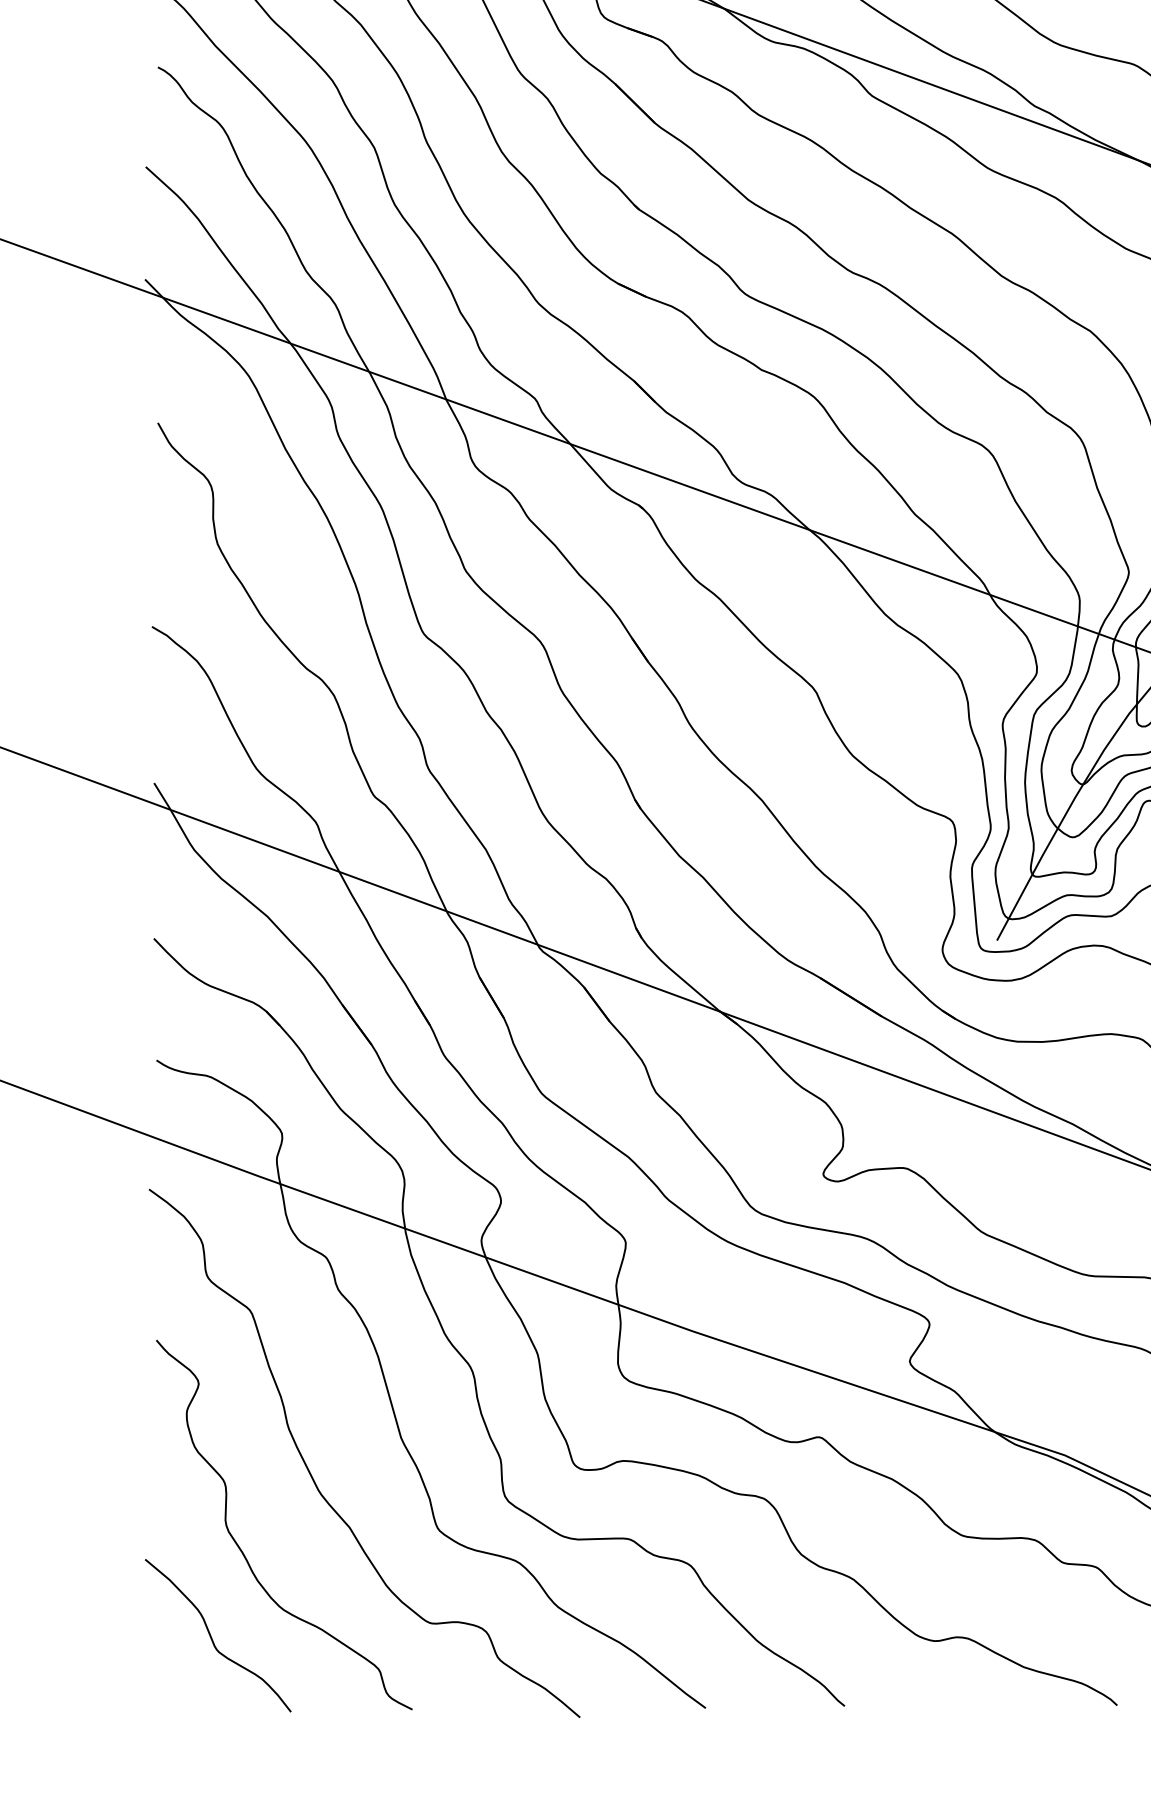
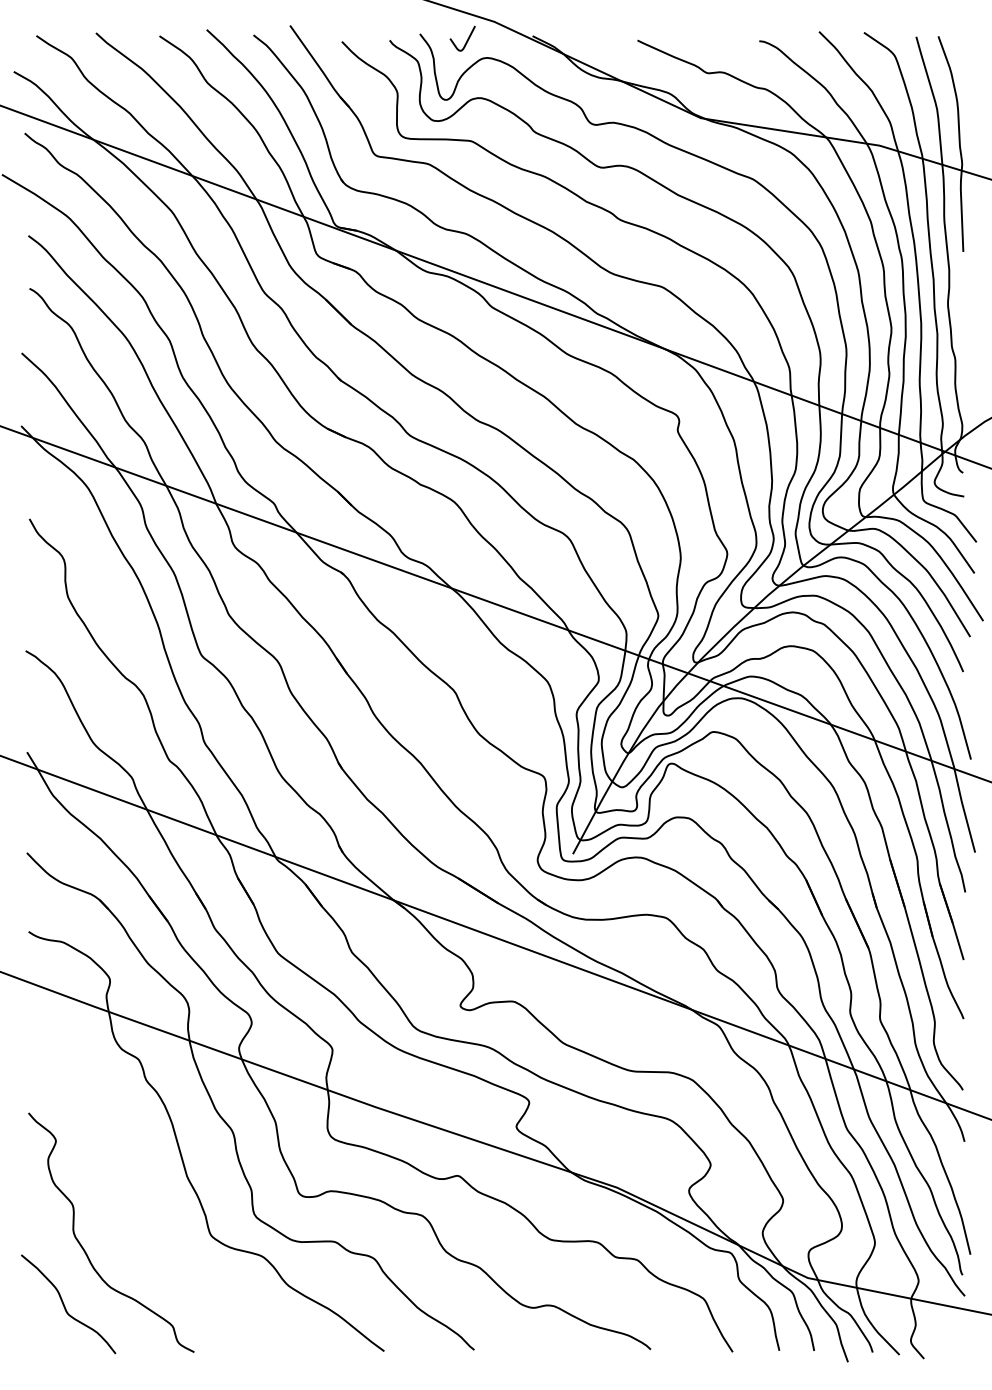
curve: (313, 1476) -> (130, 1201), removed

